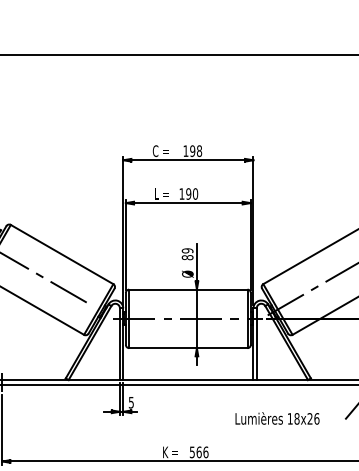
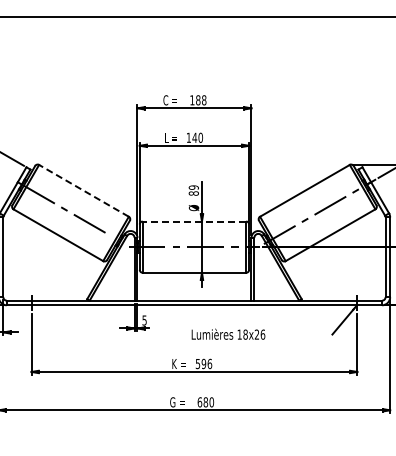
text: (192, 151) -> (198, 100), 198 -> 188
text: (188, 193) -> (194, 137), 190 -> 140
line: (61, 254) -> (83, 190), solid -> dashed
line: (188, 289) -> (194, 221), solid -> dashed
text: (277, 417) -> (228, 333), moved
text: (198, 451) -> (203, 363), 566 -> 596

